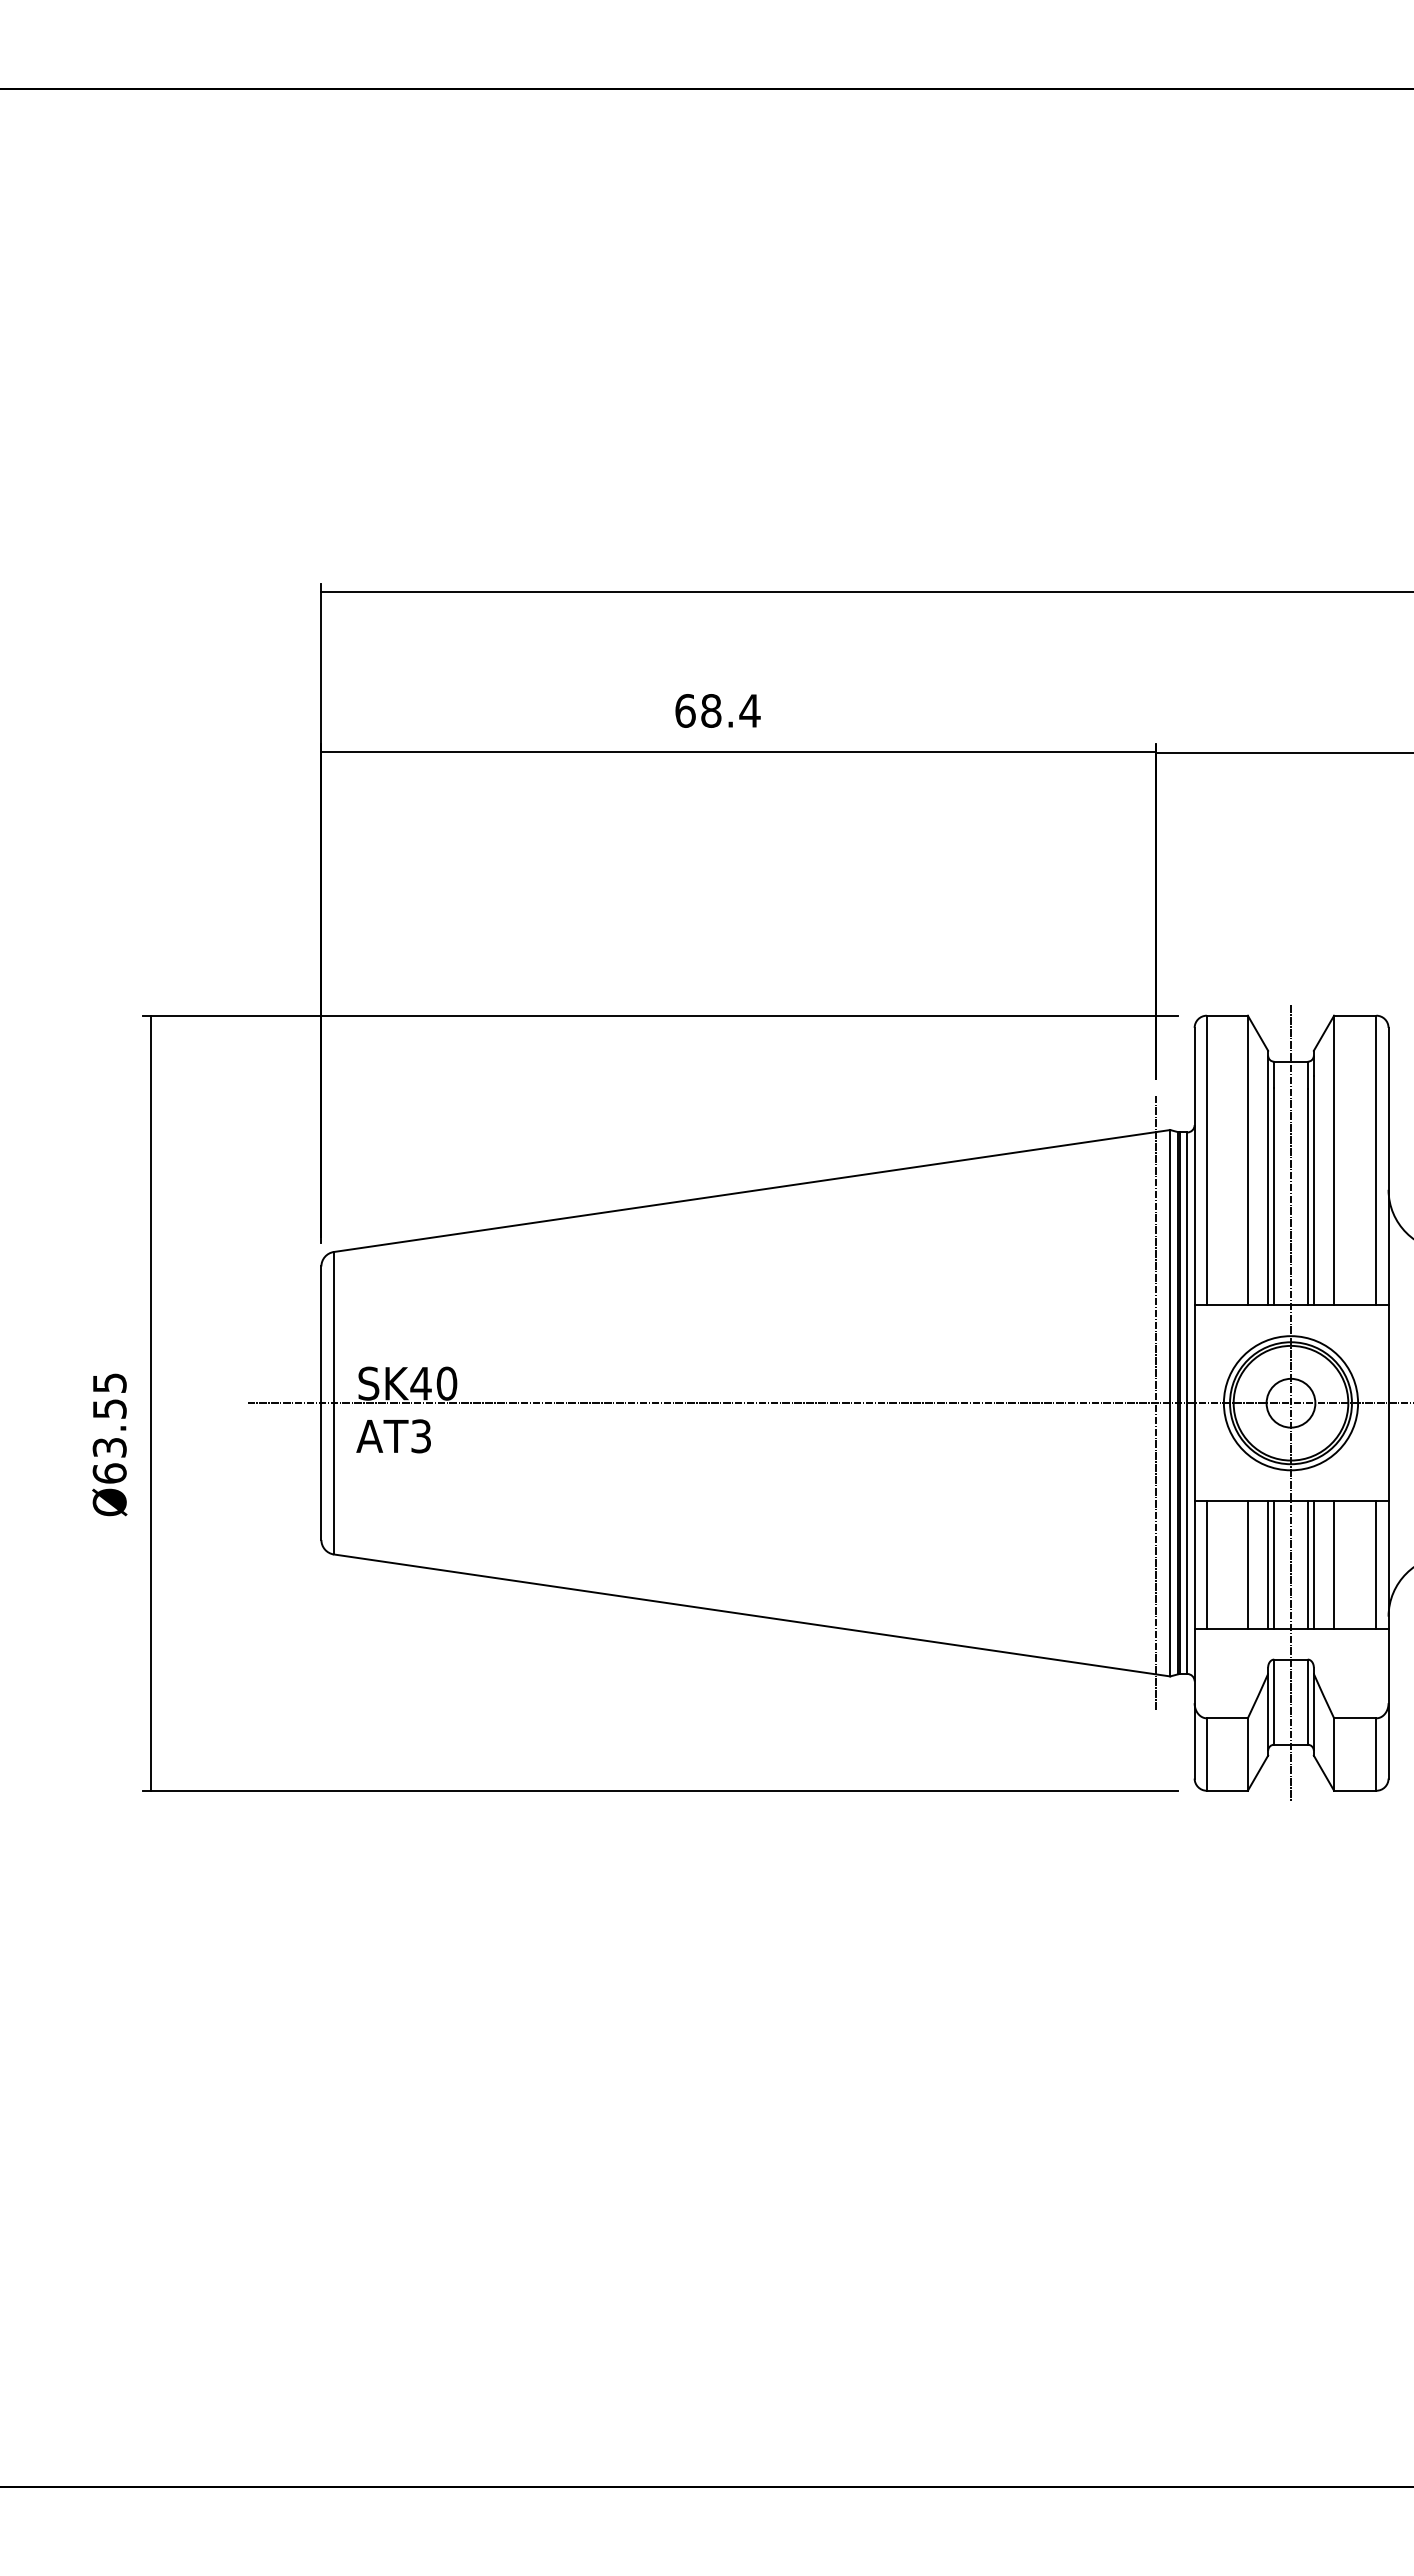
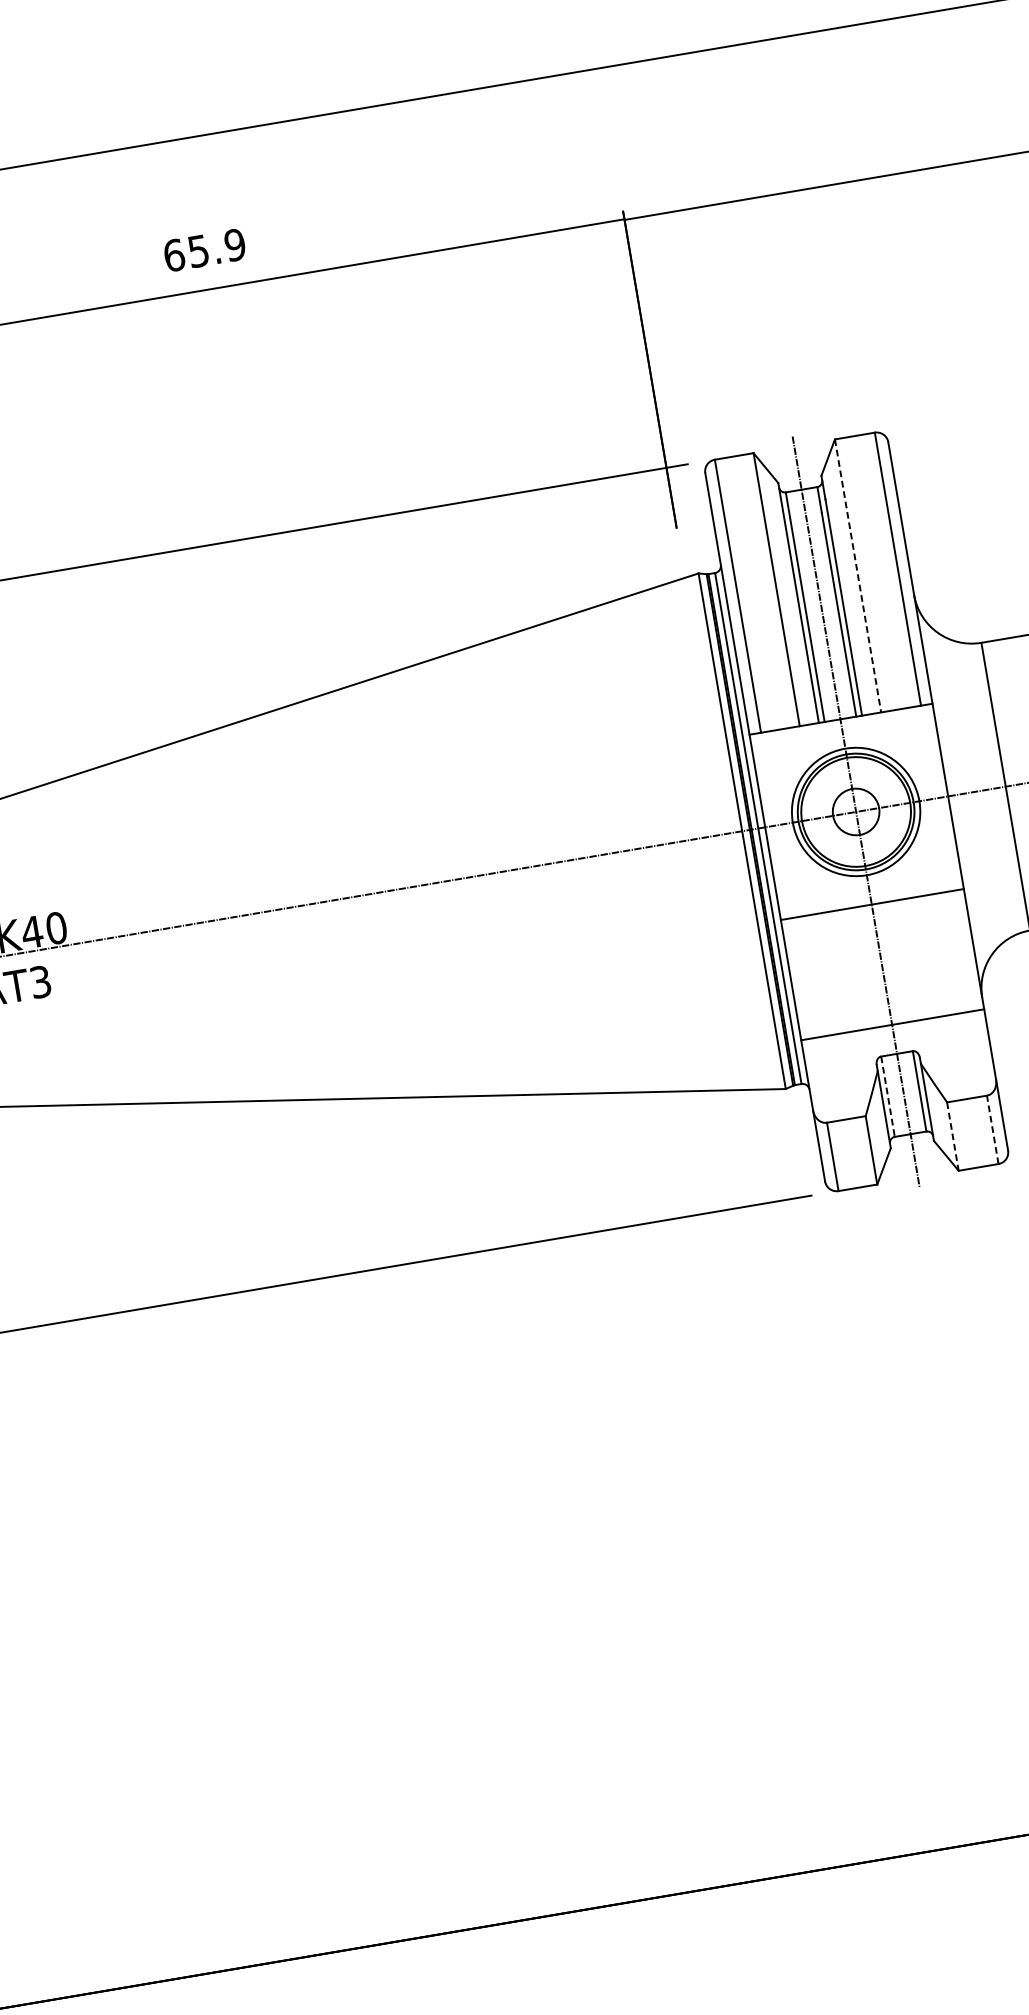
text: (730, 710) -> (216, 247), 68.4 -> 65.9
line: (1334, 1160) -> (858, 575), solid -> dashed
line: (1155, 1402) -> (728, 832), removed
line: (1206, 1564) -> (802, 977), removed
line: (1247, 1564) -> (840, 971), removed
line: (1268, 1564) -> (860, 967), removed
line: (1274, 1564) -> (866, 966), removed
line: (1307, 1564) -> (897, 961), removed
line: (1313, 1564) -> (903, 960), removed
line: (1334, 1564) -> (922, 957), removed
line: (1376, 1564) -> (962, 950), removed
line: (1274, 1702) -> (888, 1097), solid -> dashed
line: (1376, 1754) -> (992, 1129), solid -> dashed
line: (1334, 1755) -> (953, 1137), solid -> dashed

